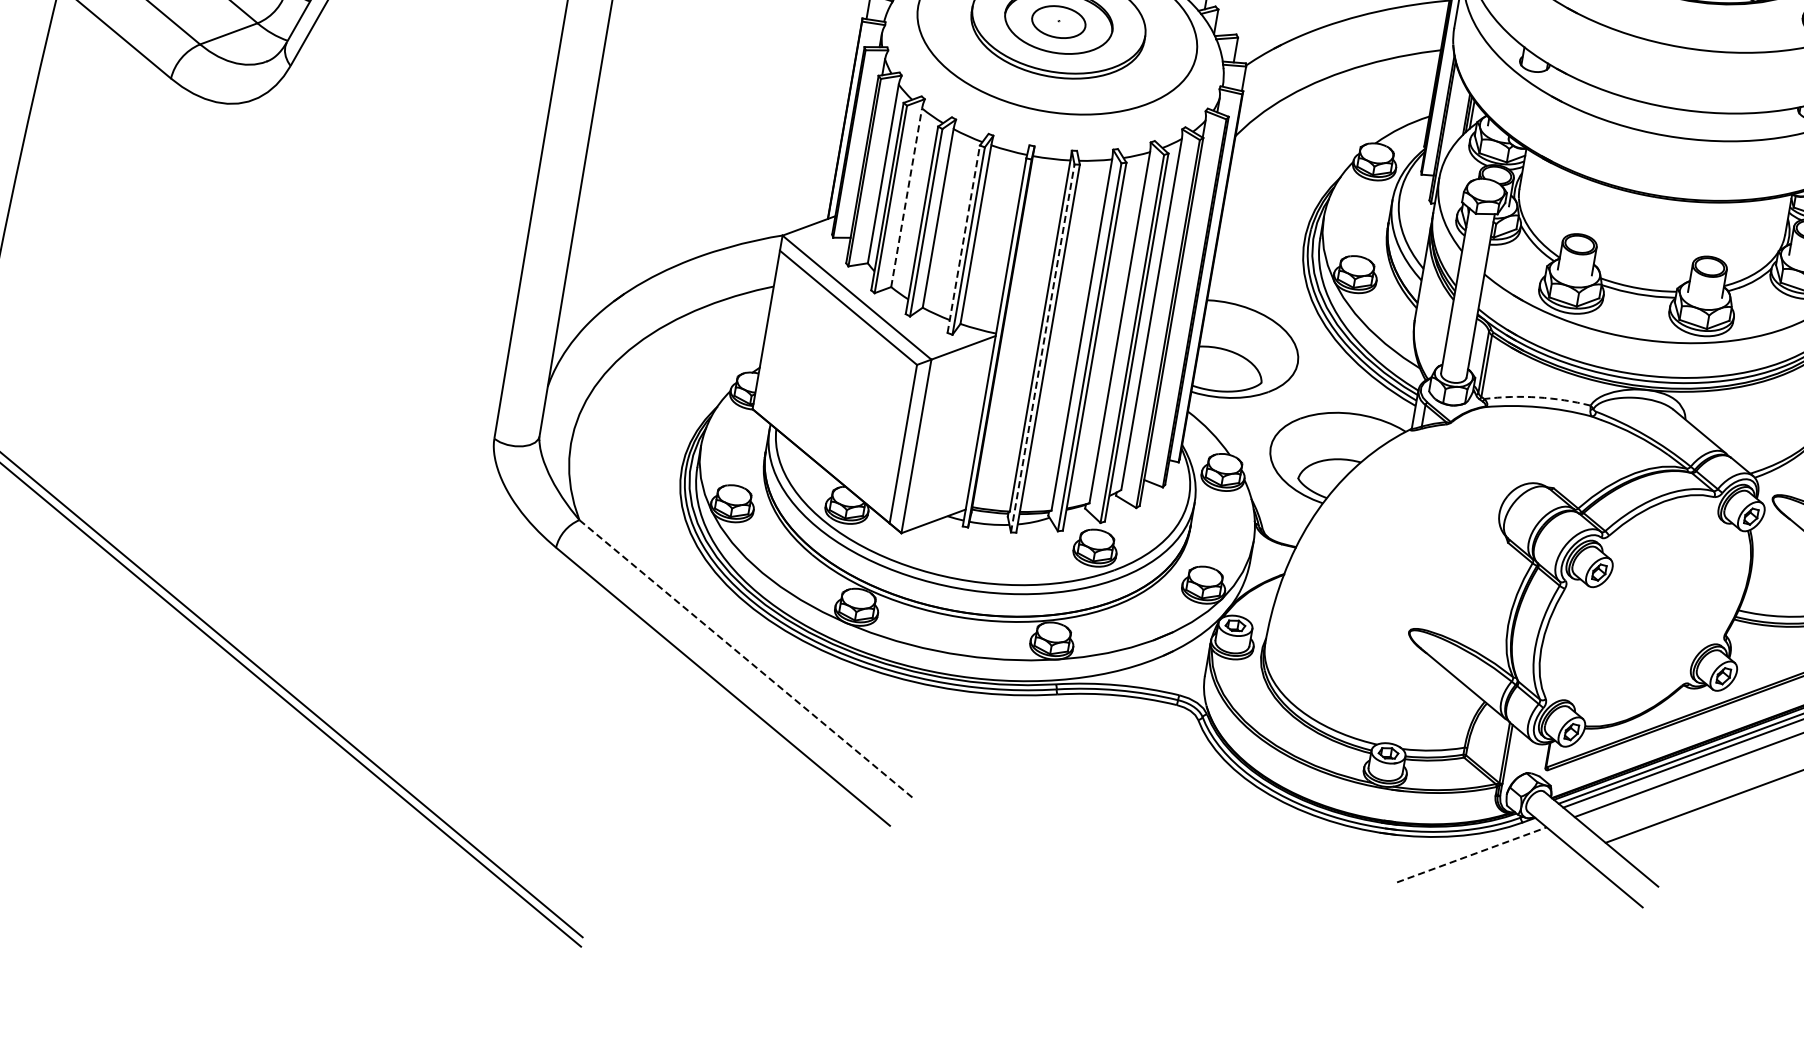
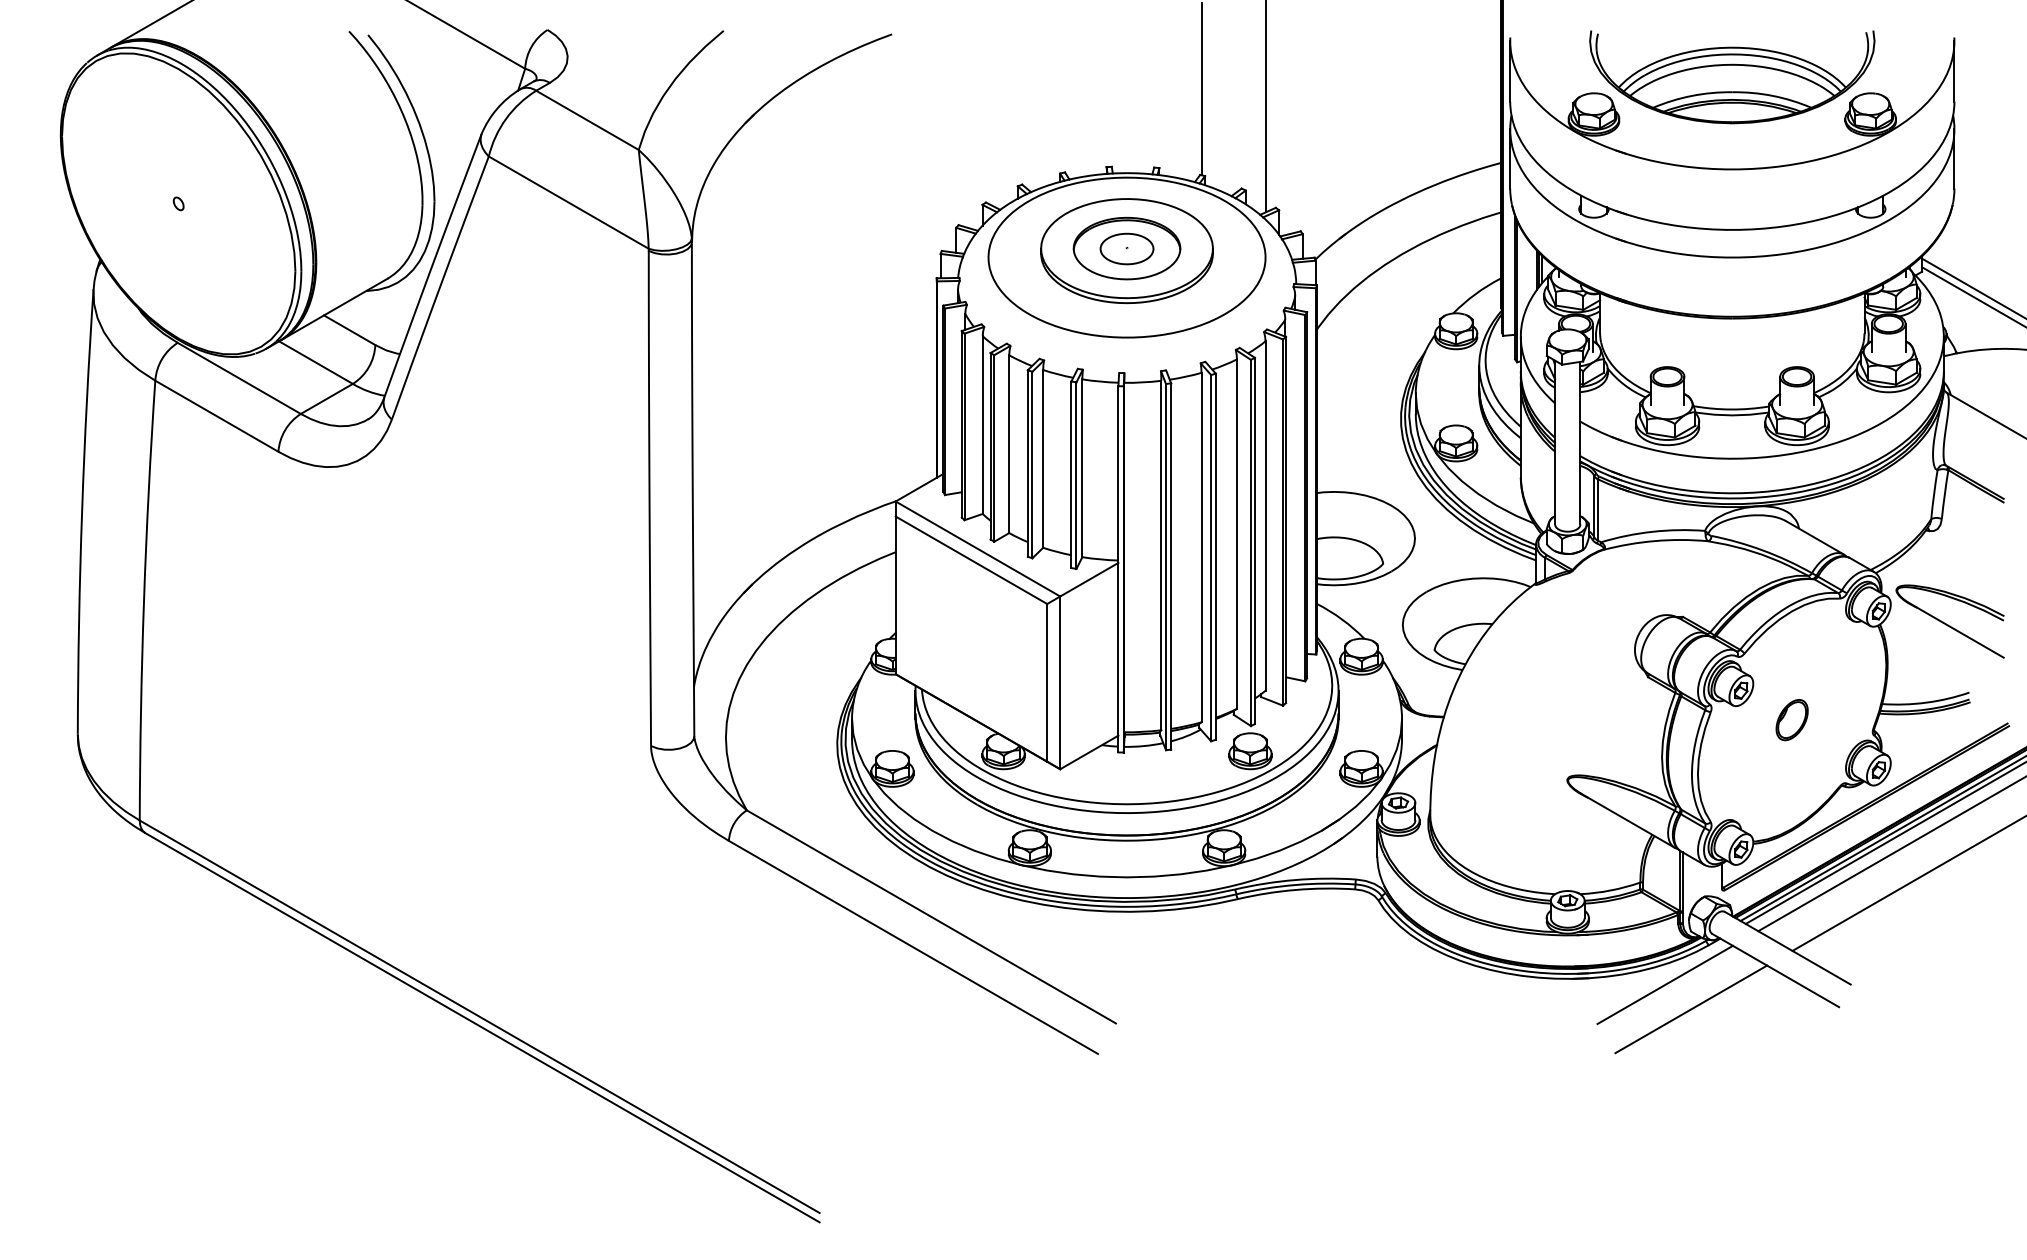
line: (906, 198) -> (1009, 444), dashed -> solid
line: (963, 239) -> (1071, 474), dashed -> solid
line: (1043, 347) -> (1166, 566), dashed -> solid
arc: (1537, 397) -> (1652, 531), dashed -> solid
part: (1644, 611) -> (1791, 720), added
line: (746, 659) -> (931, 917), dashed -> solid
line: (1472, 854) -> (1665, 984), dashed -> solid
line: (1493, 884) -> (1691, 1009), added

